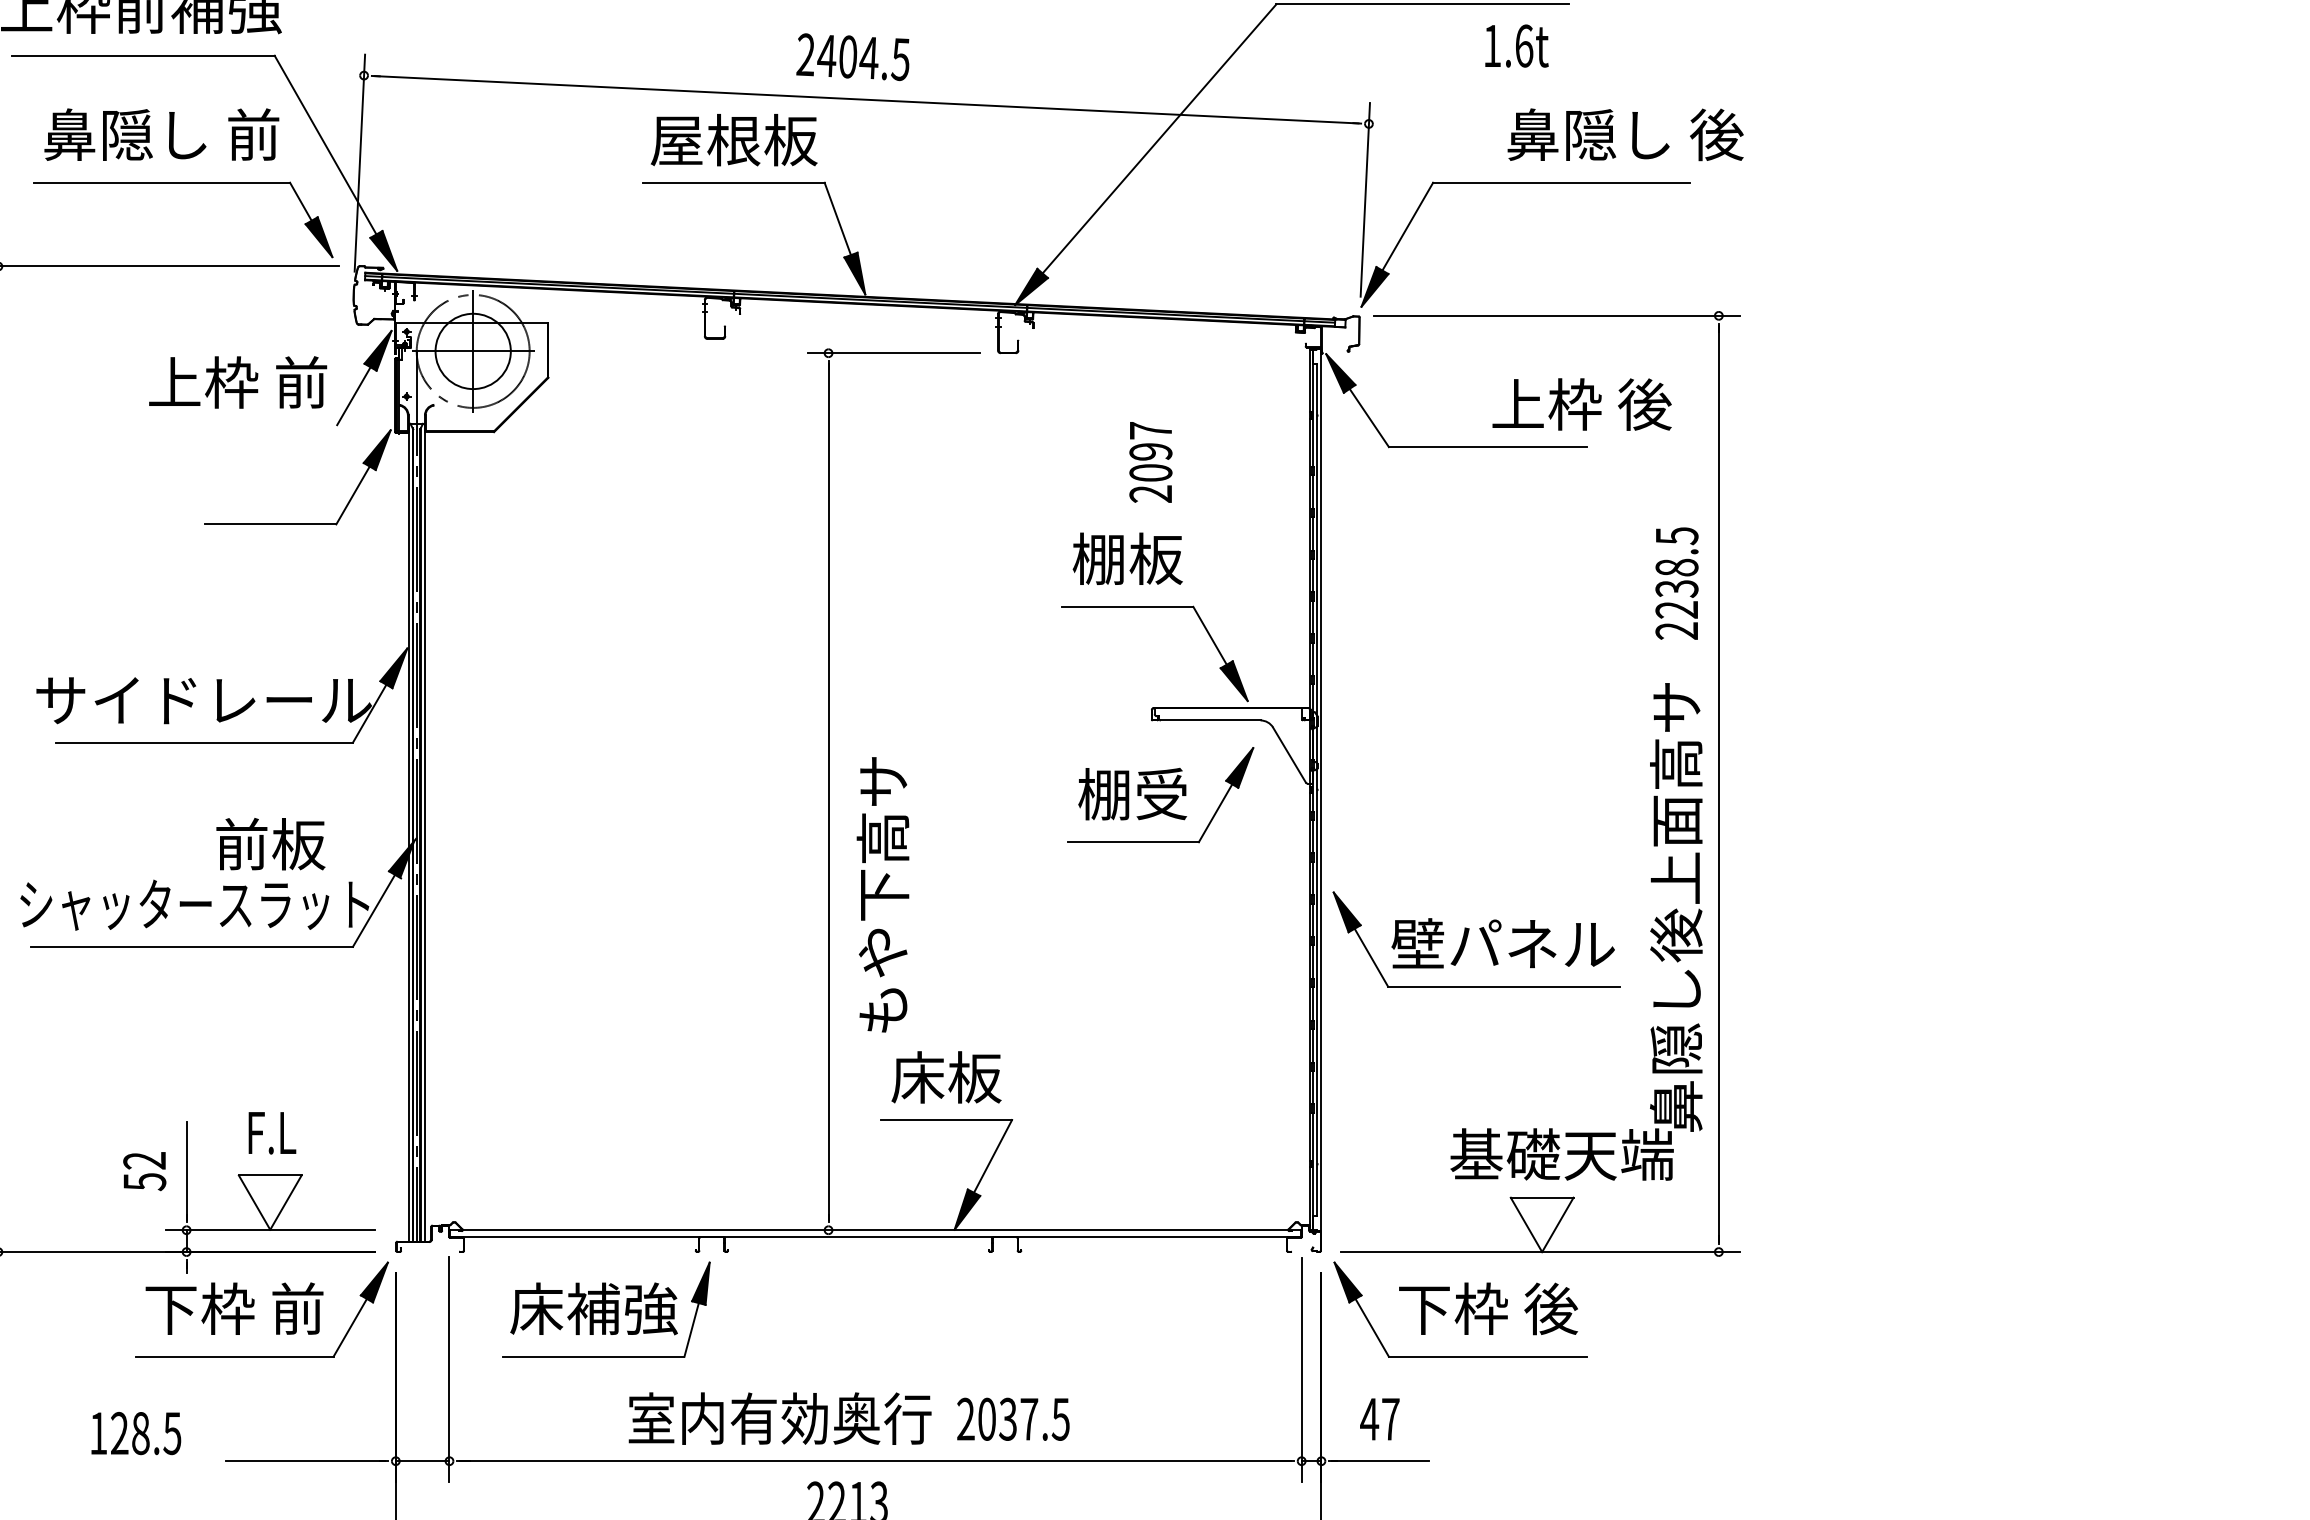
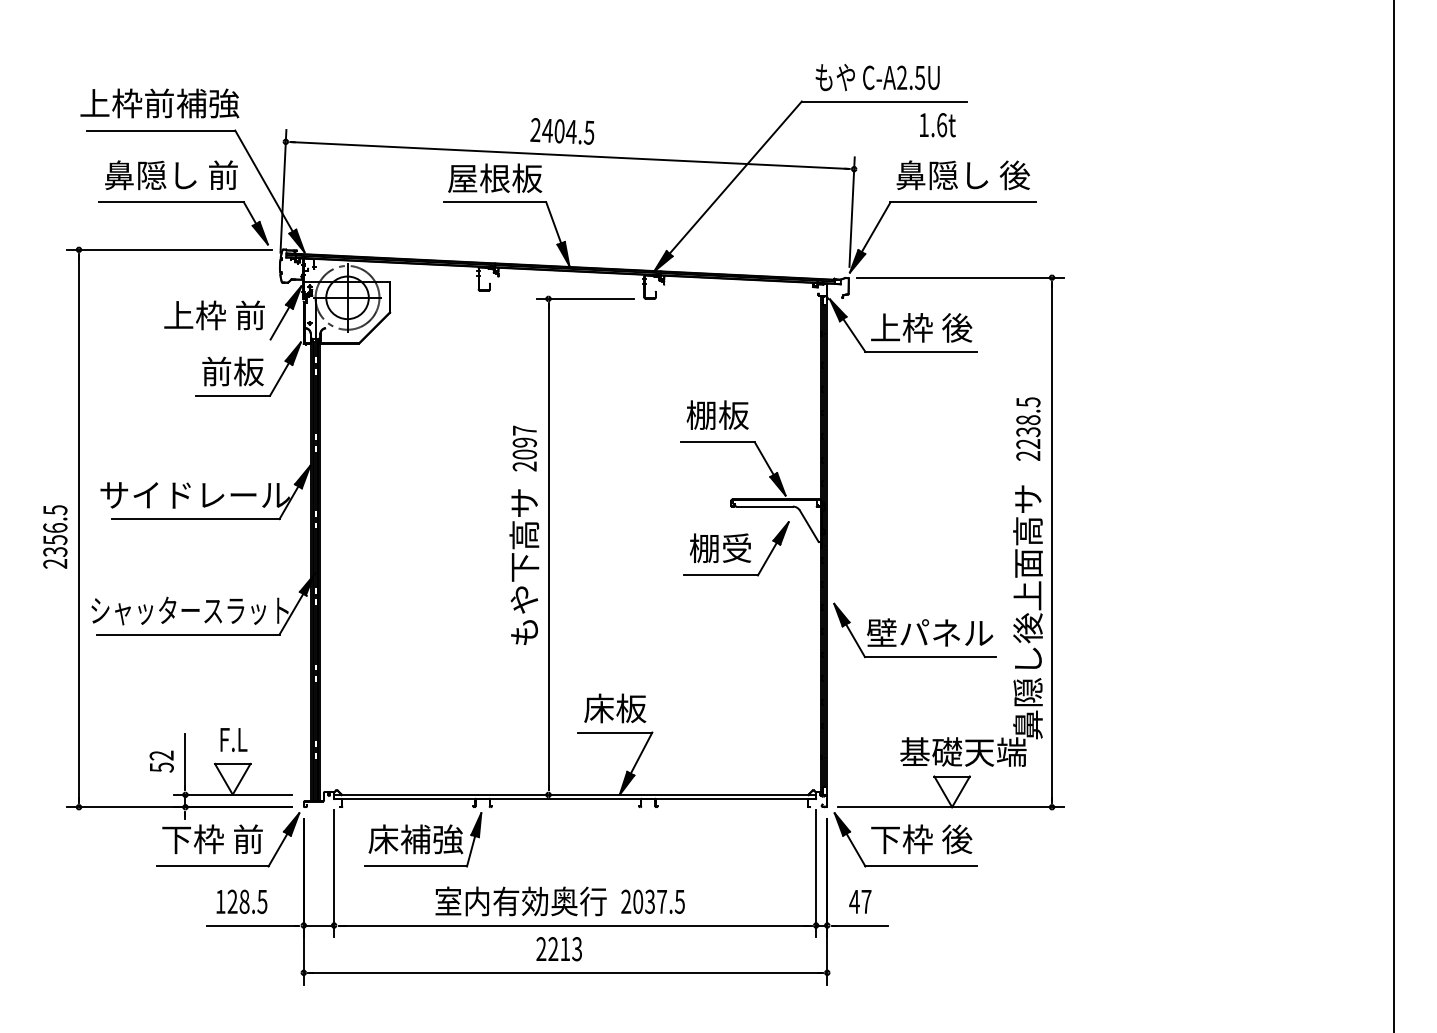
text: (1624, 135) -> (962, 175), moved
text: (1581, 403) -> (921, 327), moved
text: (1150, 462) -> (524, 448), moved
text: (269, 844) -> (232, 371), moved
text: (883, 893) -> (524, 566), moved
text: (135, 1432) -> (241, 901), moved

